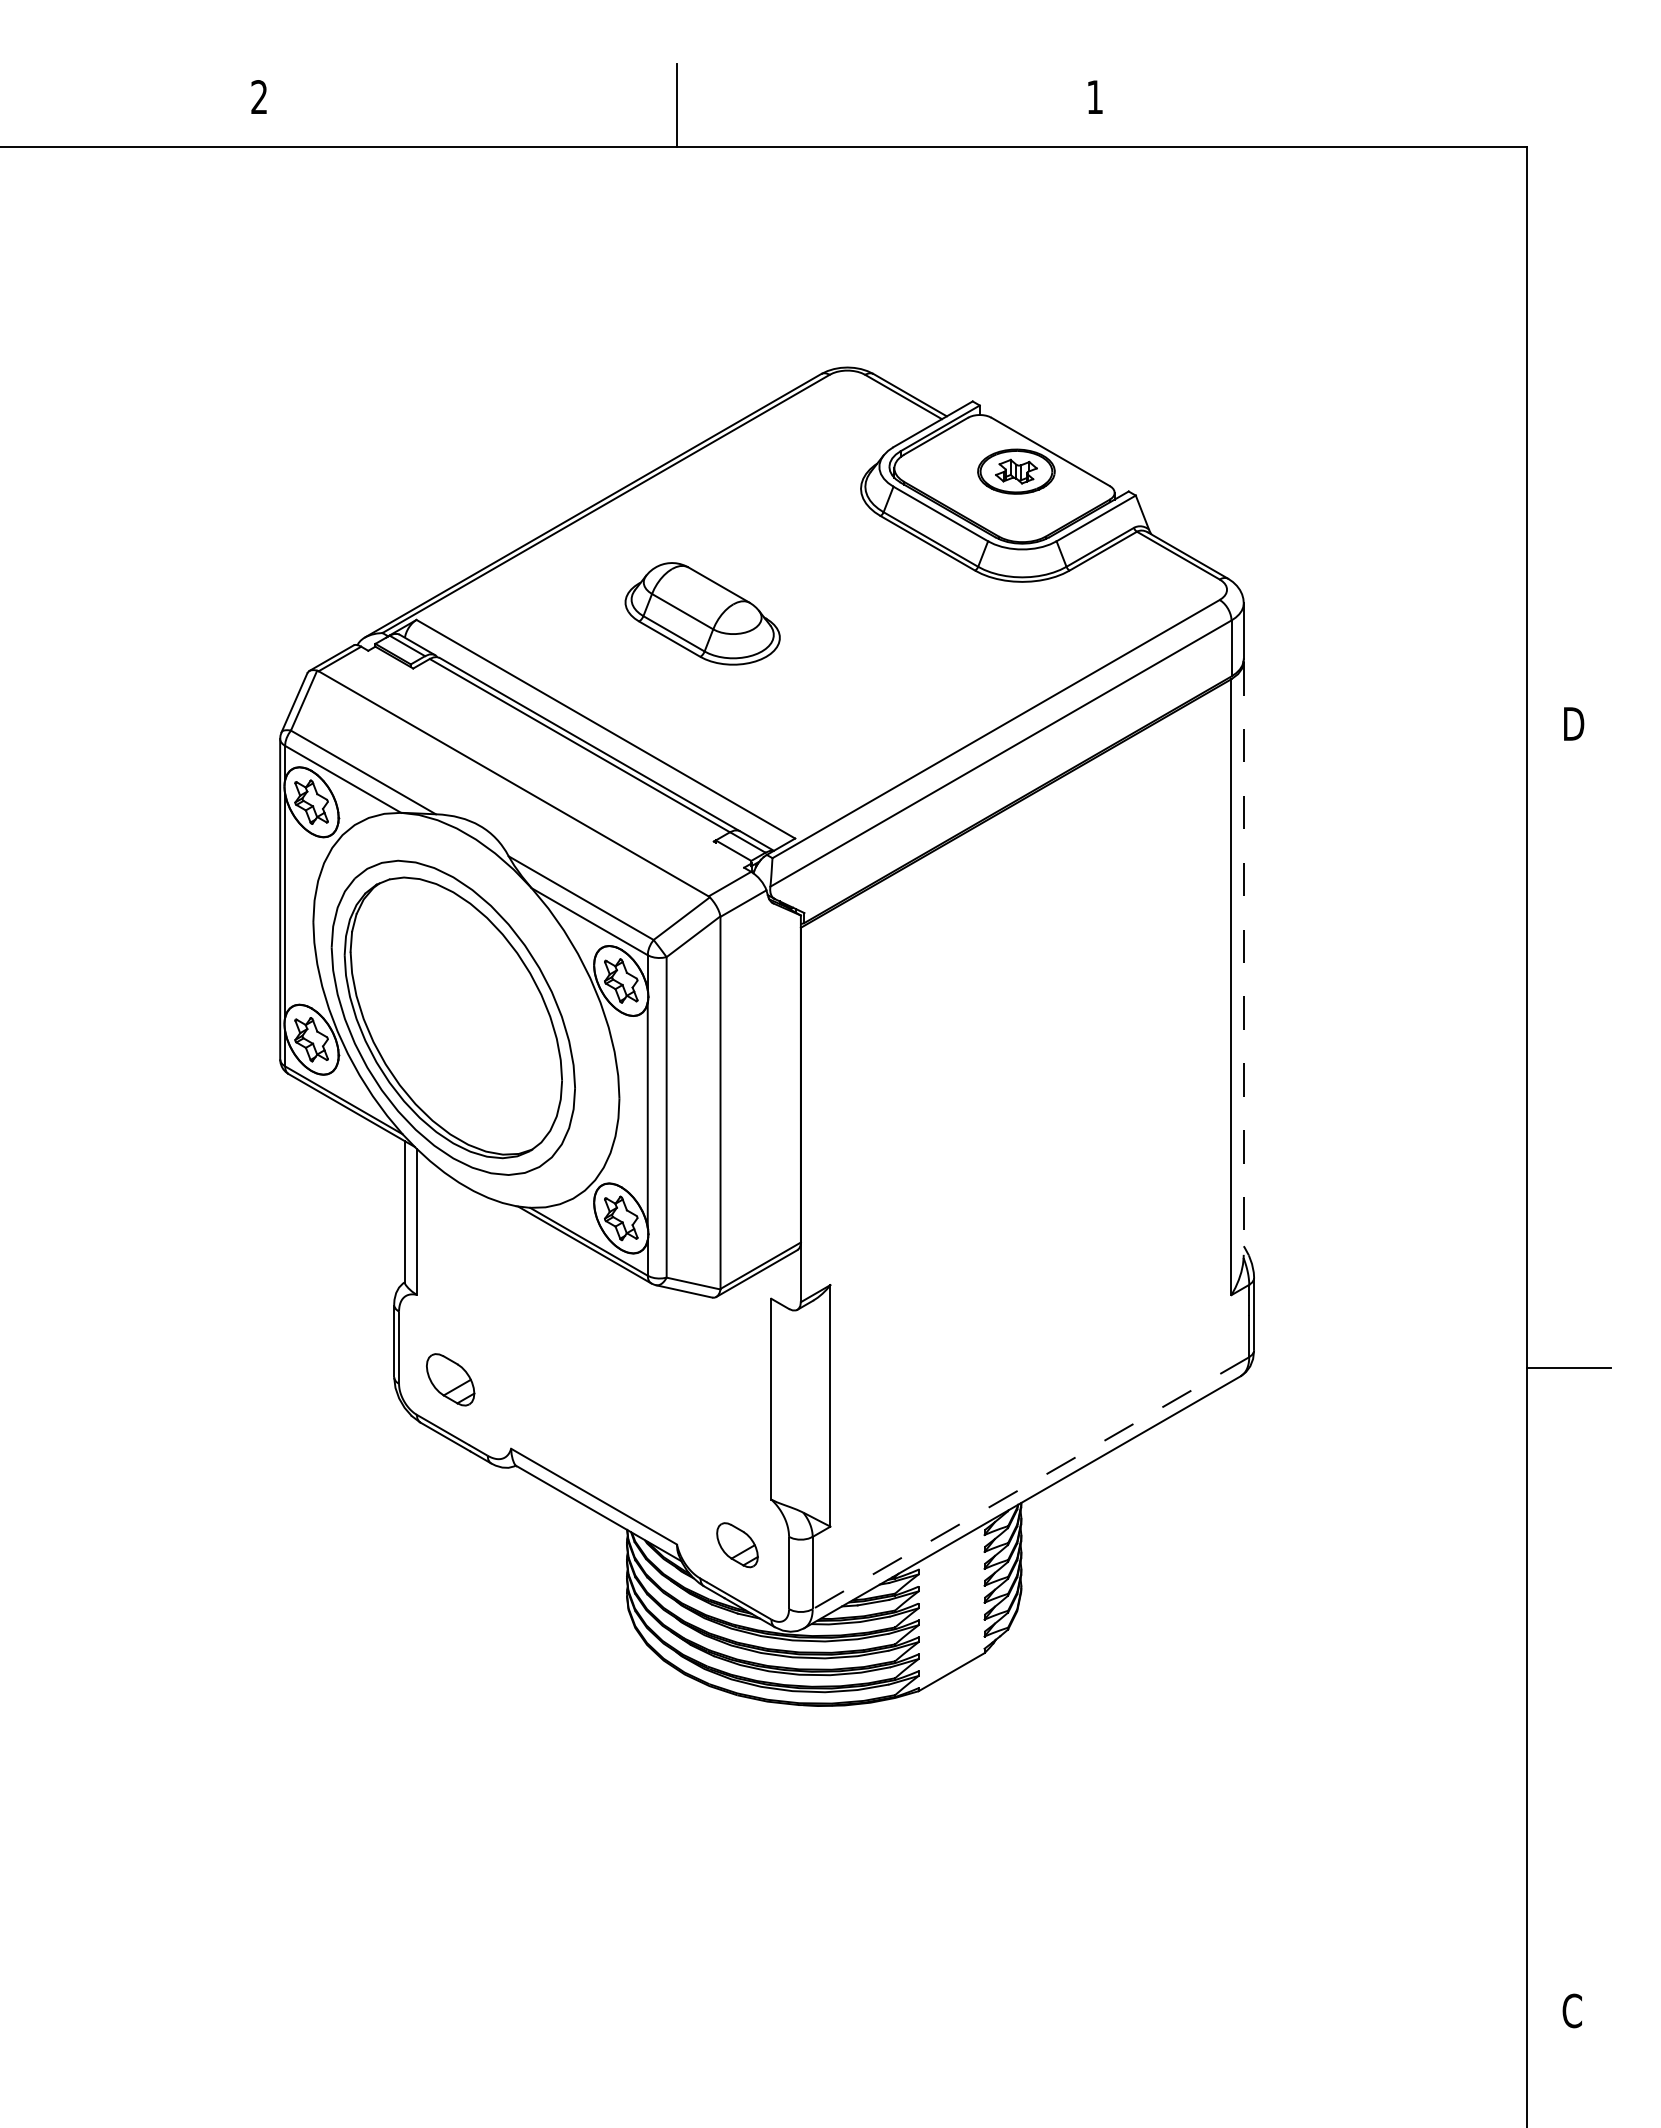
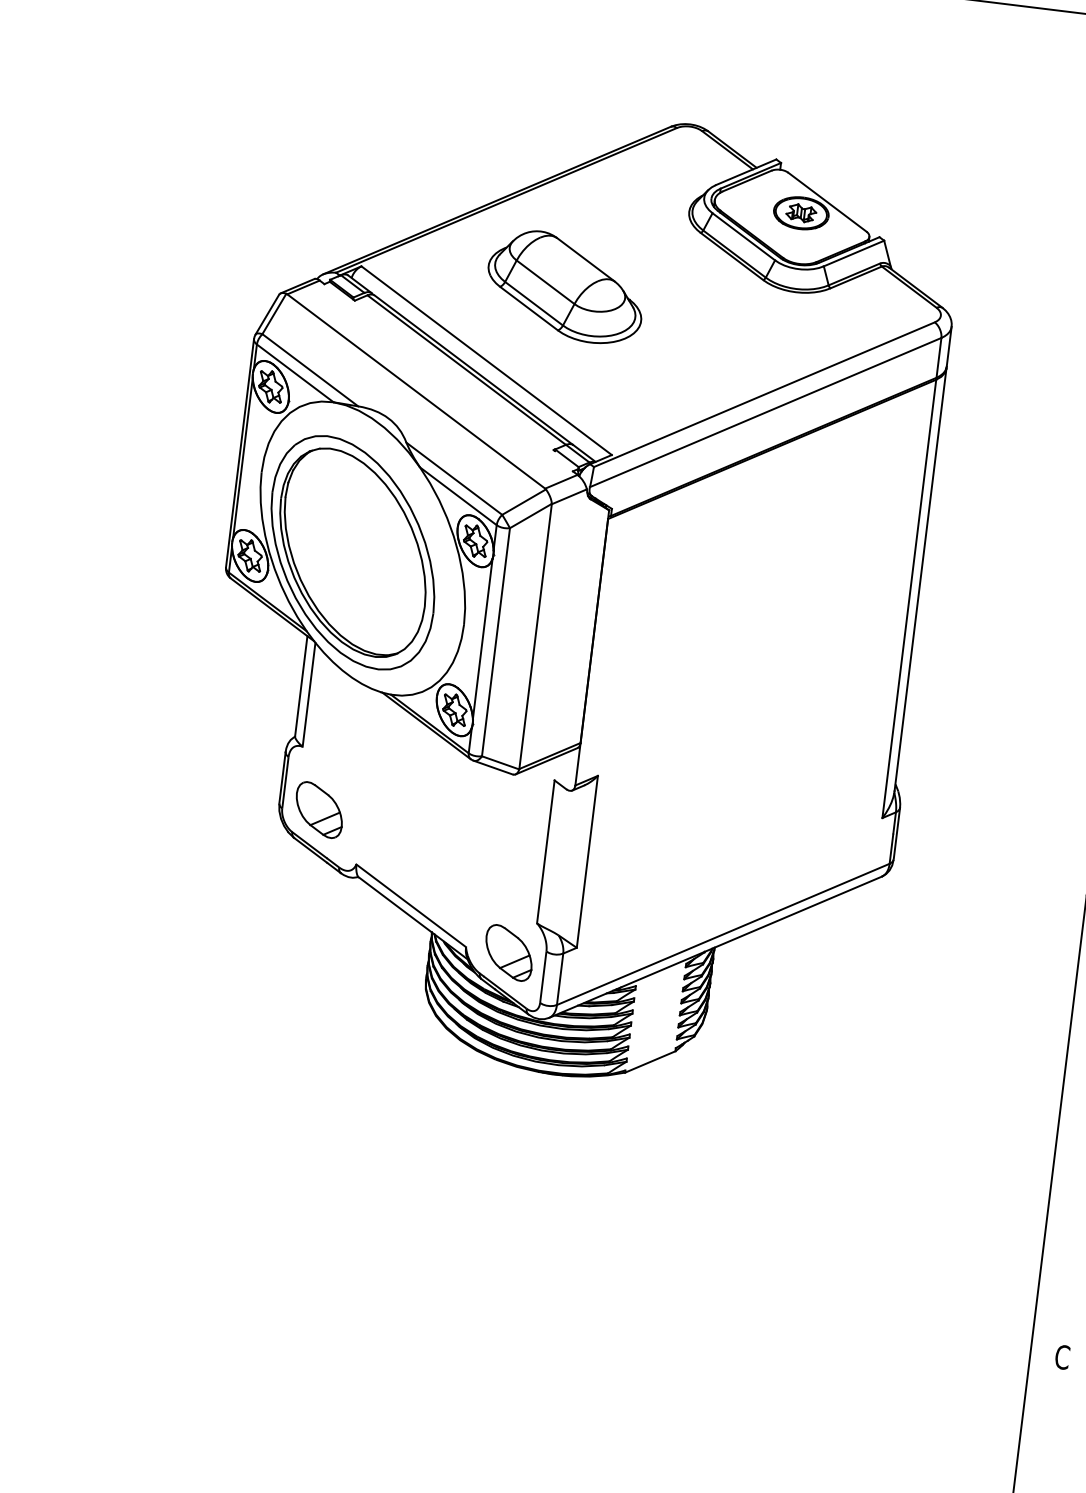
part: (702, 613) -> (565, 286), size x1.43
line: (1243, 959) -> (920, 580), dashed -> solid
part: (450, 1379) -> (319, 809), size x1.43
line: (1030, 1483) -> (722, 934), dashed -> solid
part: (737, 1544) -> (509, 952), size x1.67

